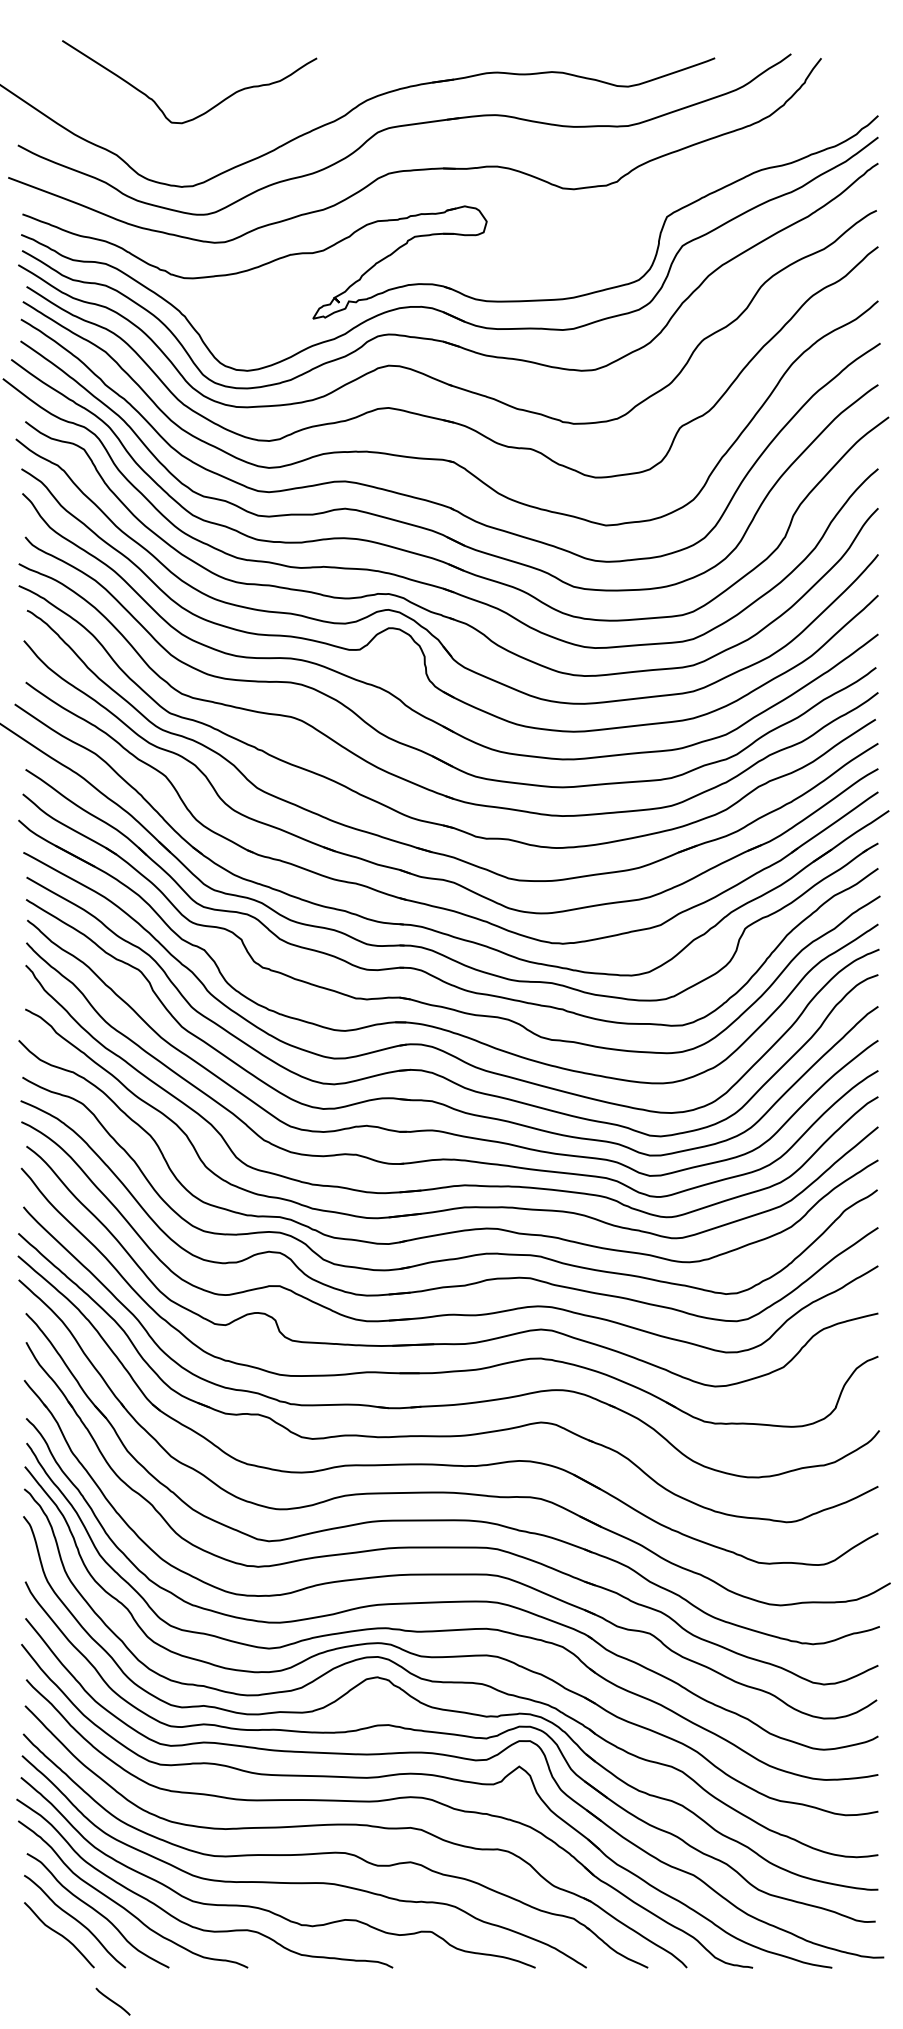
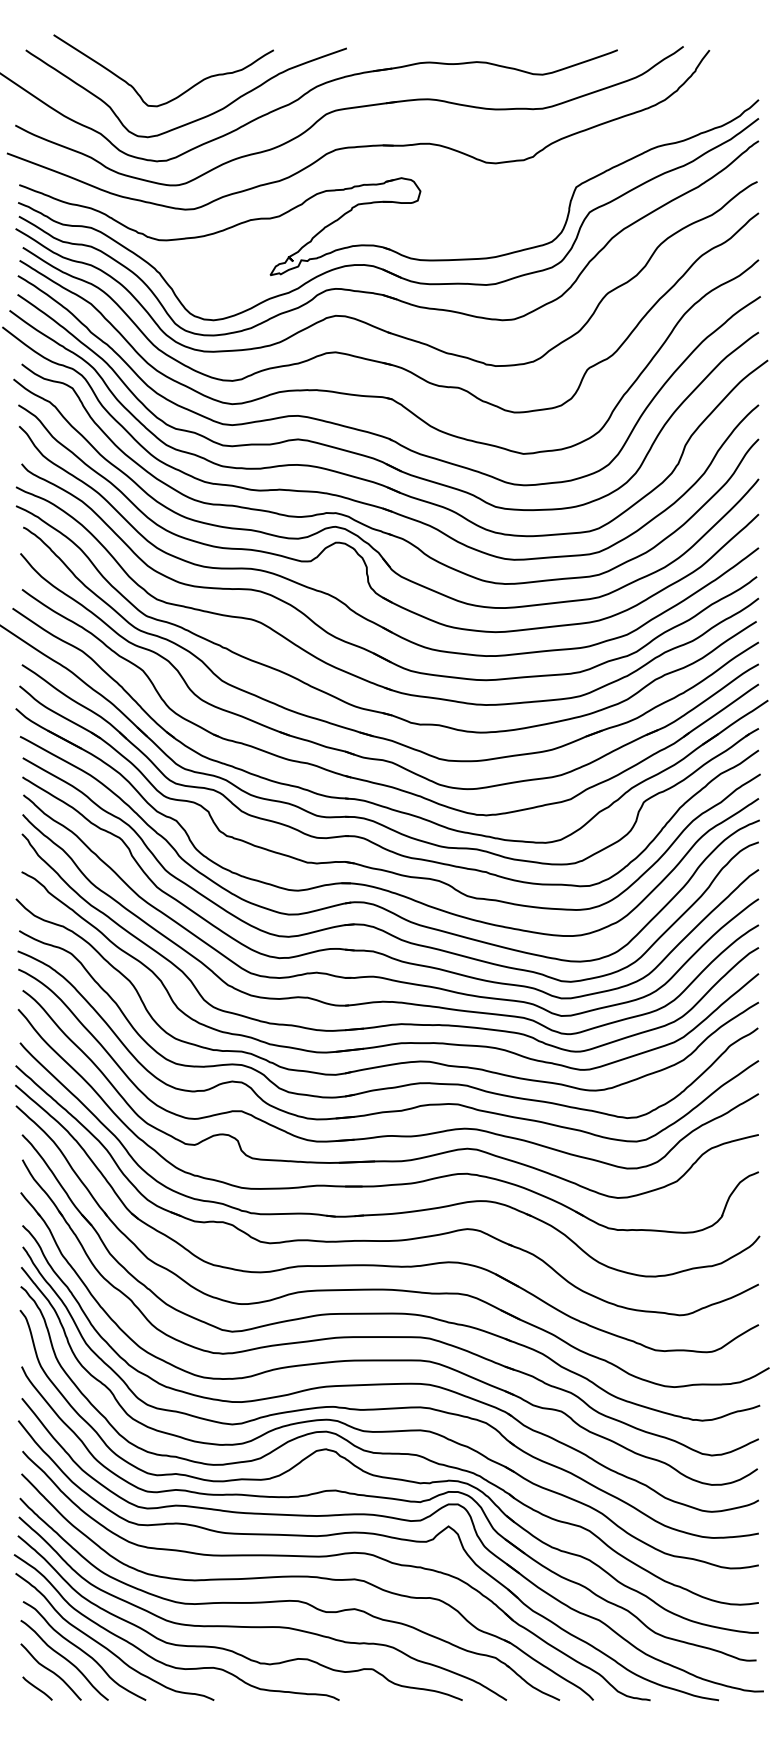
curve: (226, 138) -> (195, 119), added
line: (113, 2001) -> (37, 1688), moved

